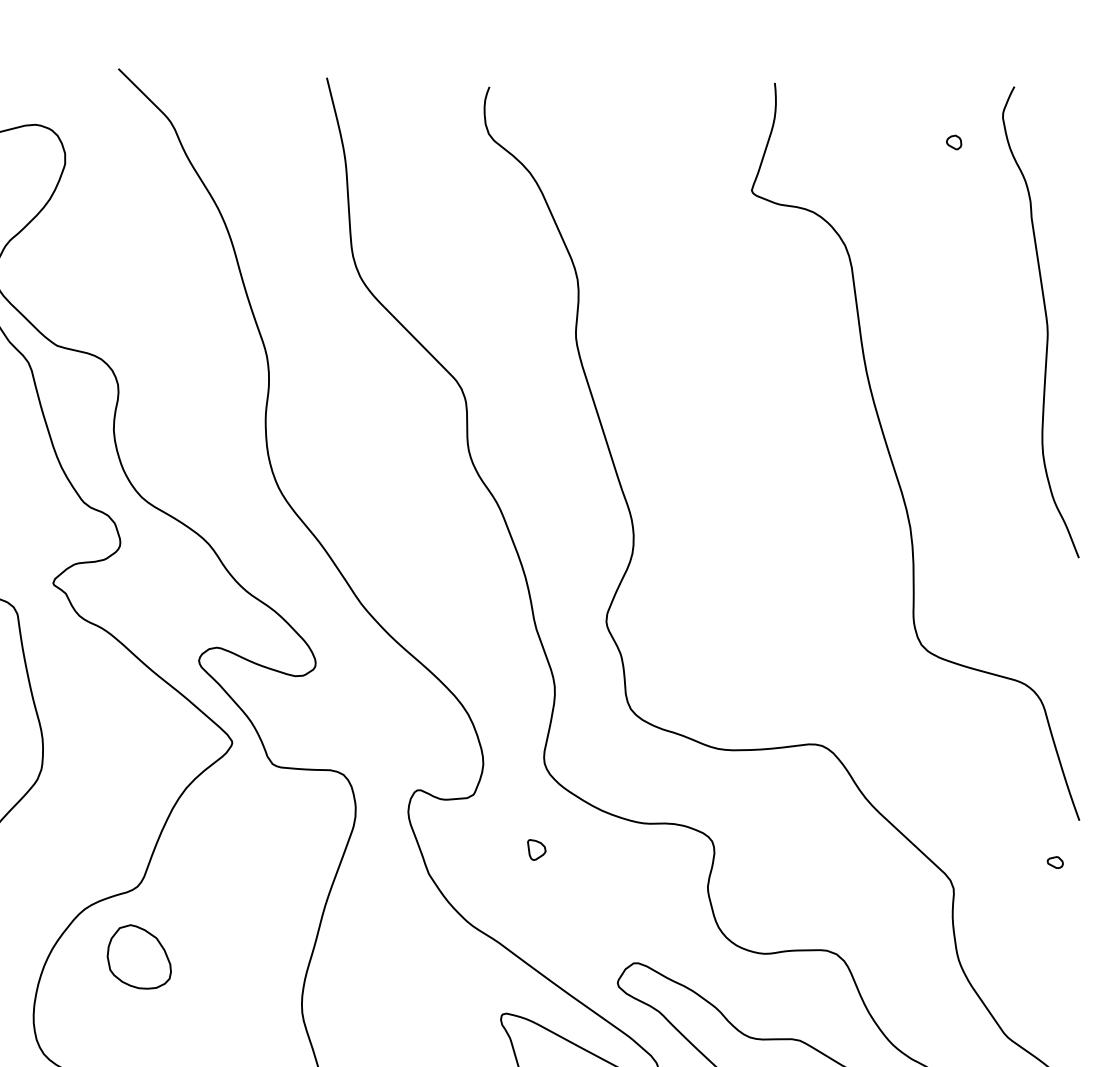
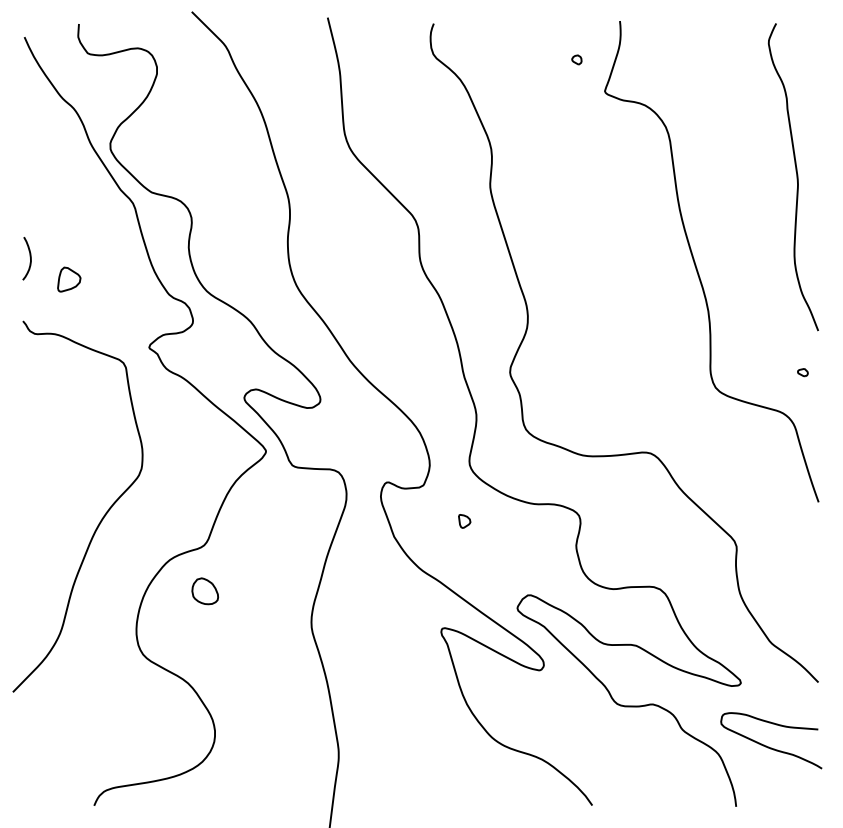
part: (953, 141) -> (576, 59), moved
part: (1054, 862) -> (802, 372), moved
part: (137, 957) -> (204, 591), size x0.62

